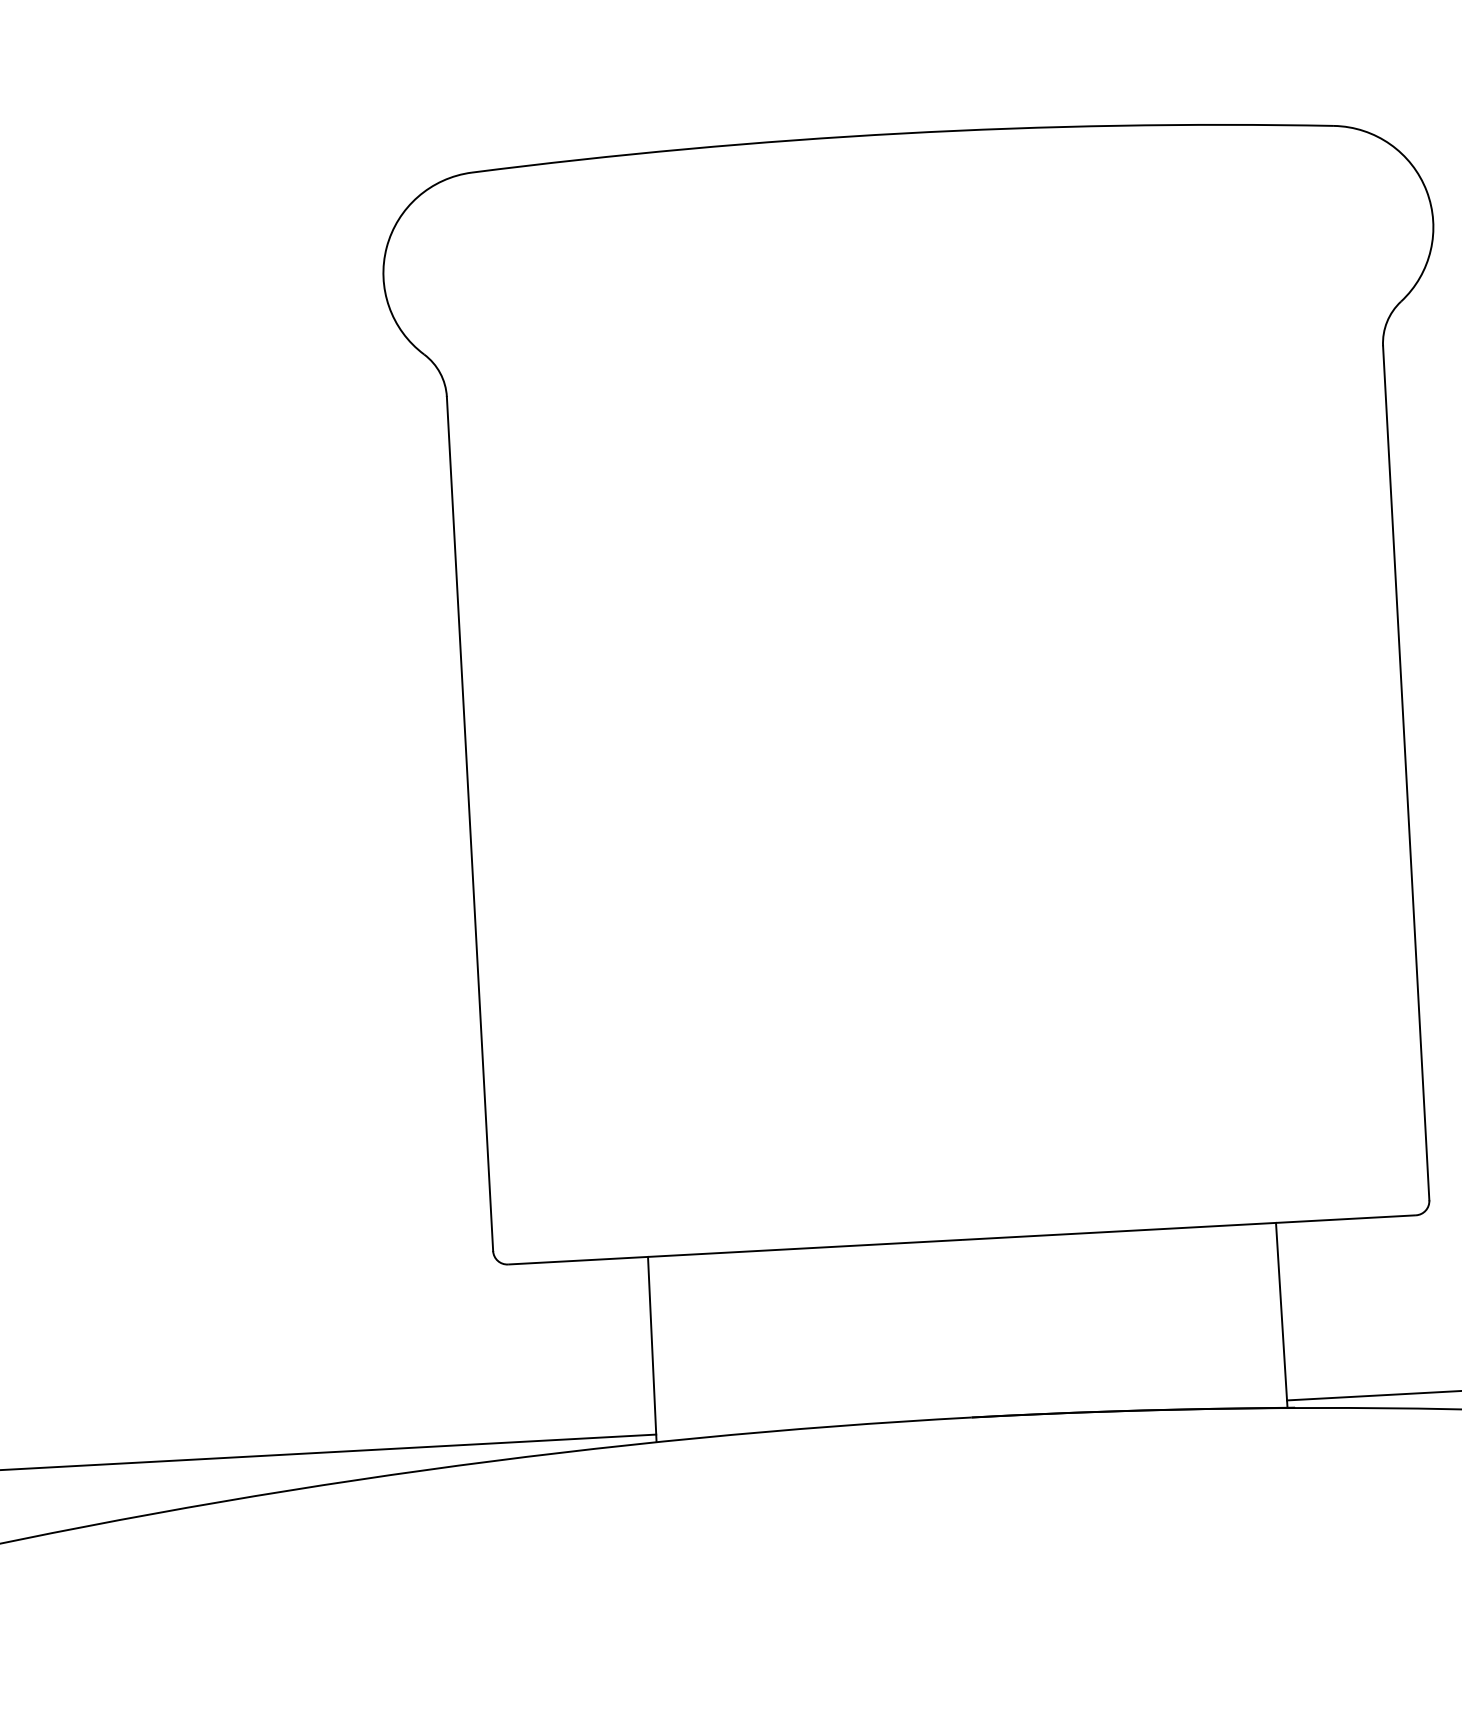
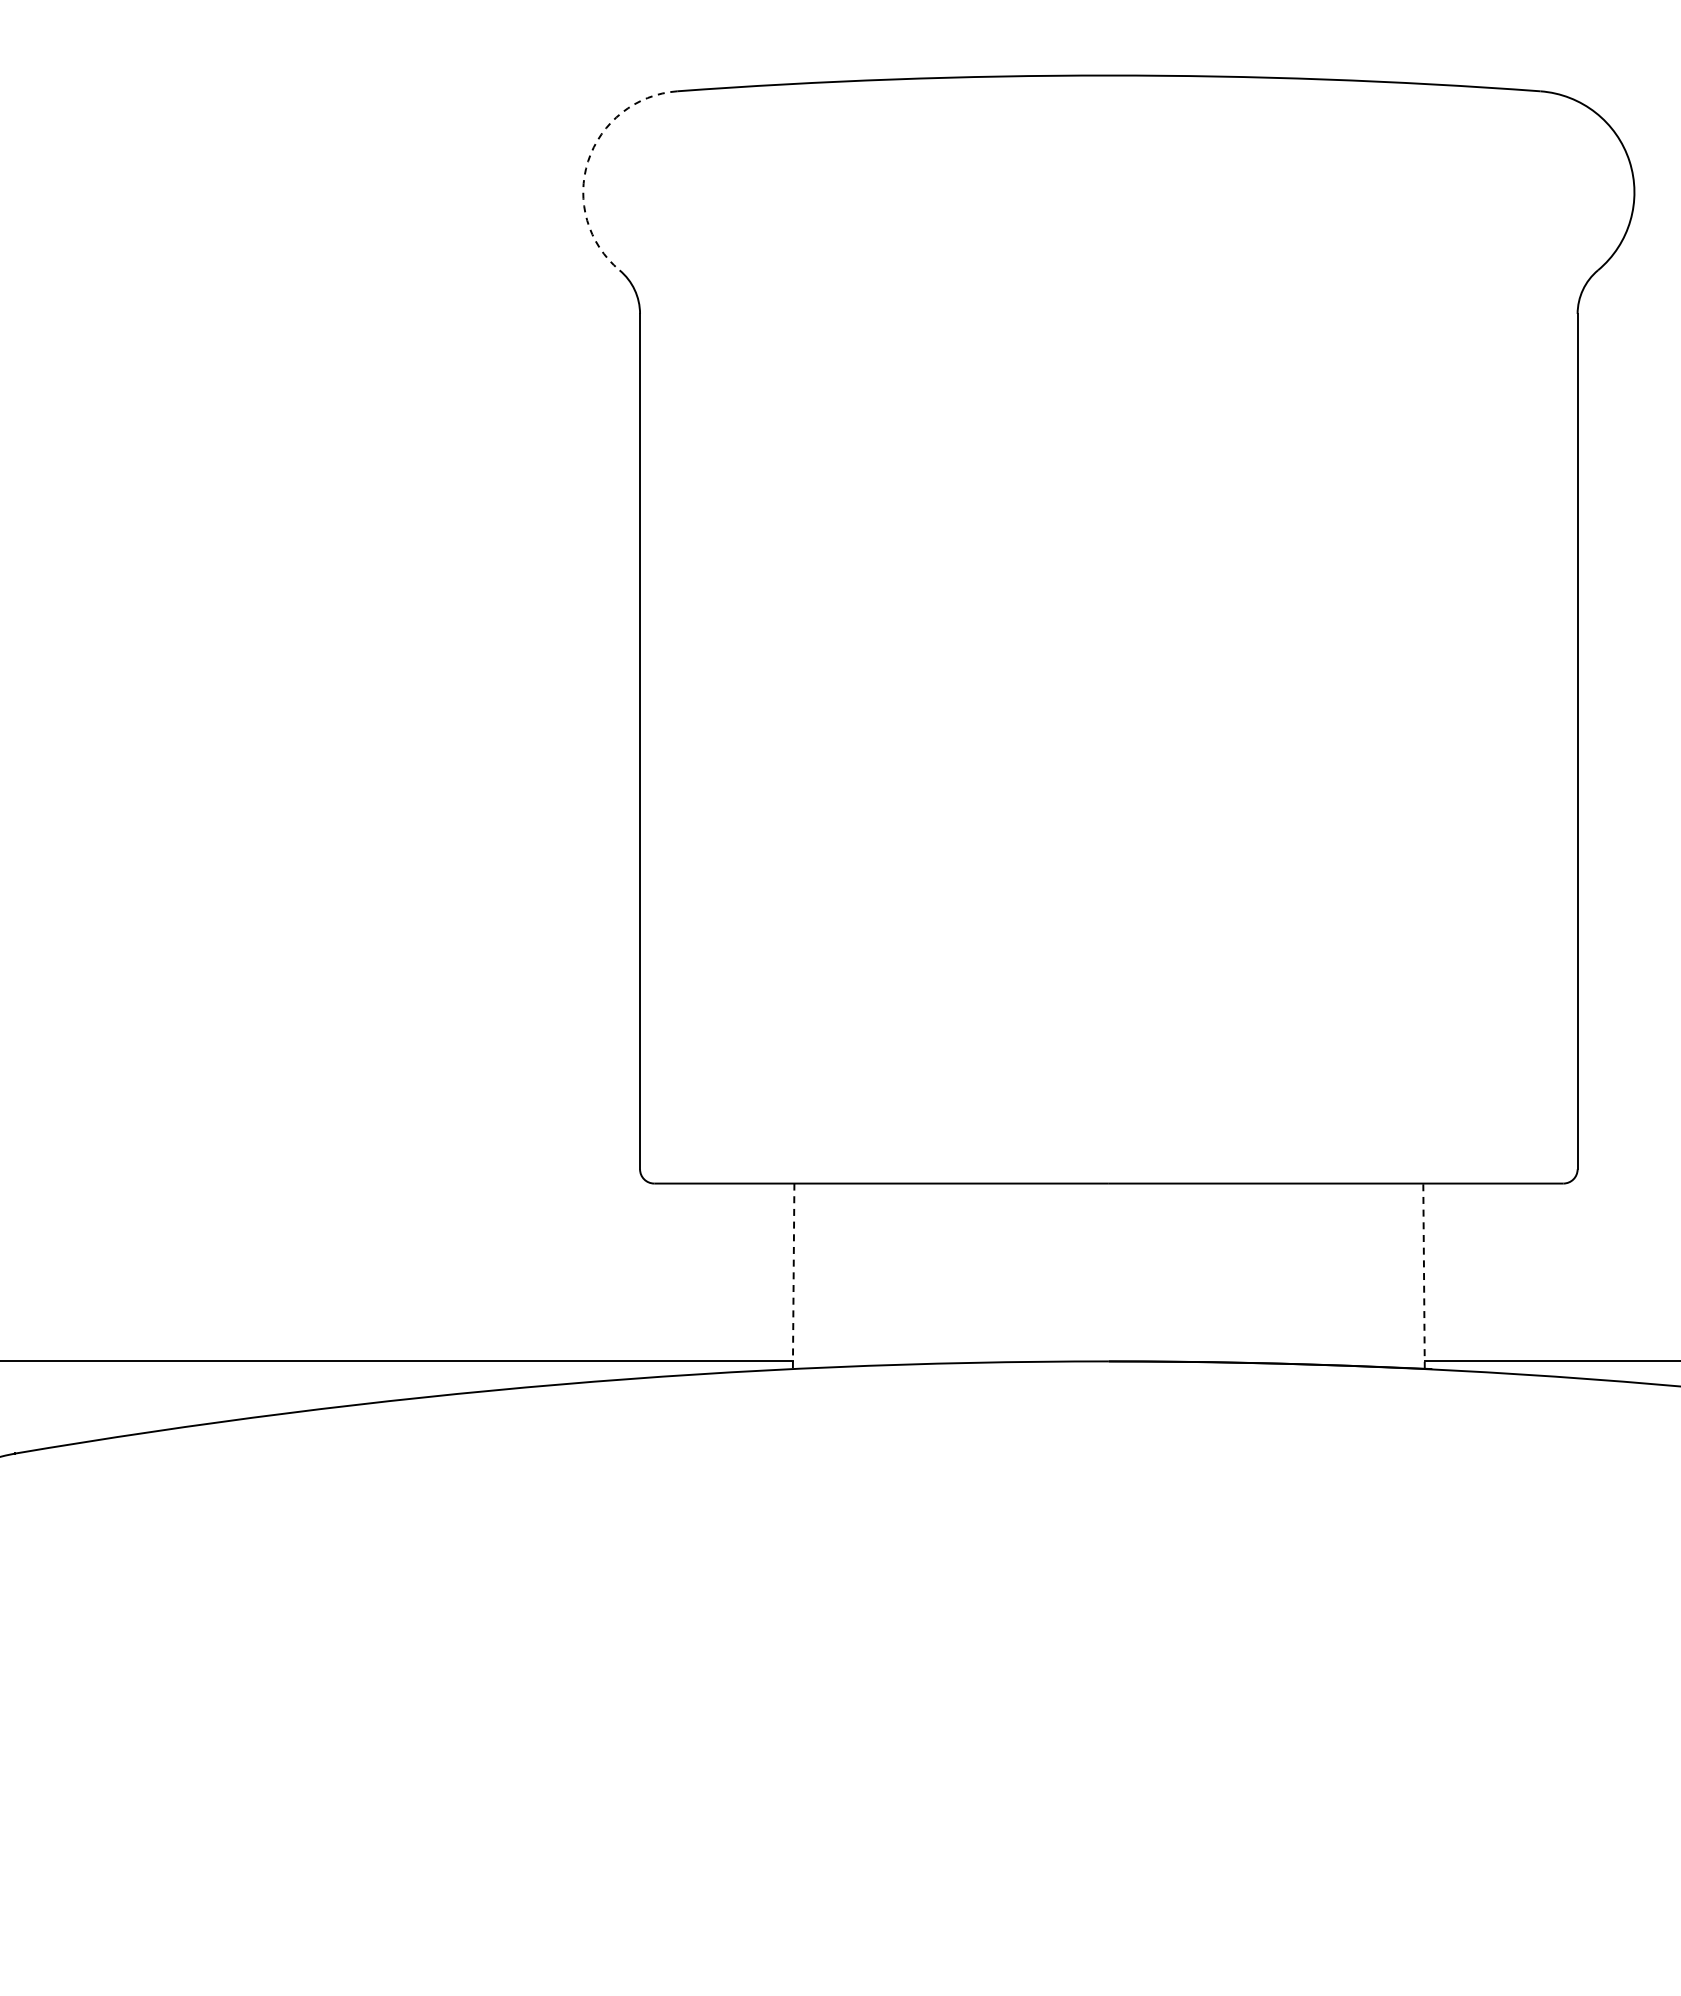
arc: (387, 247) -> (588, 161), solid -> dashed
line: (1282, 1315) -> (1424, 1276), solid -> dashed
line: (652, 1349) -> (793, 1276), solid -> dashed

